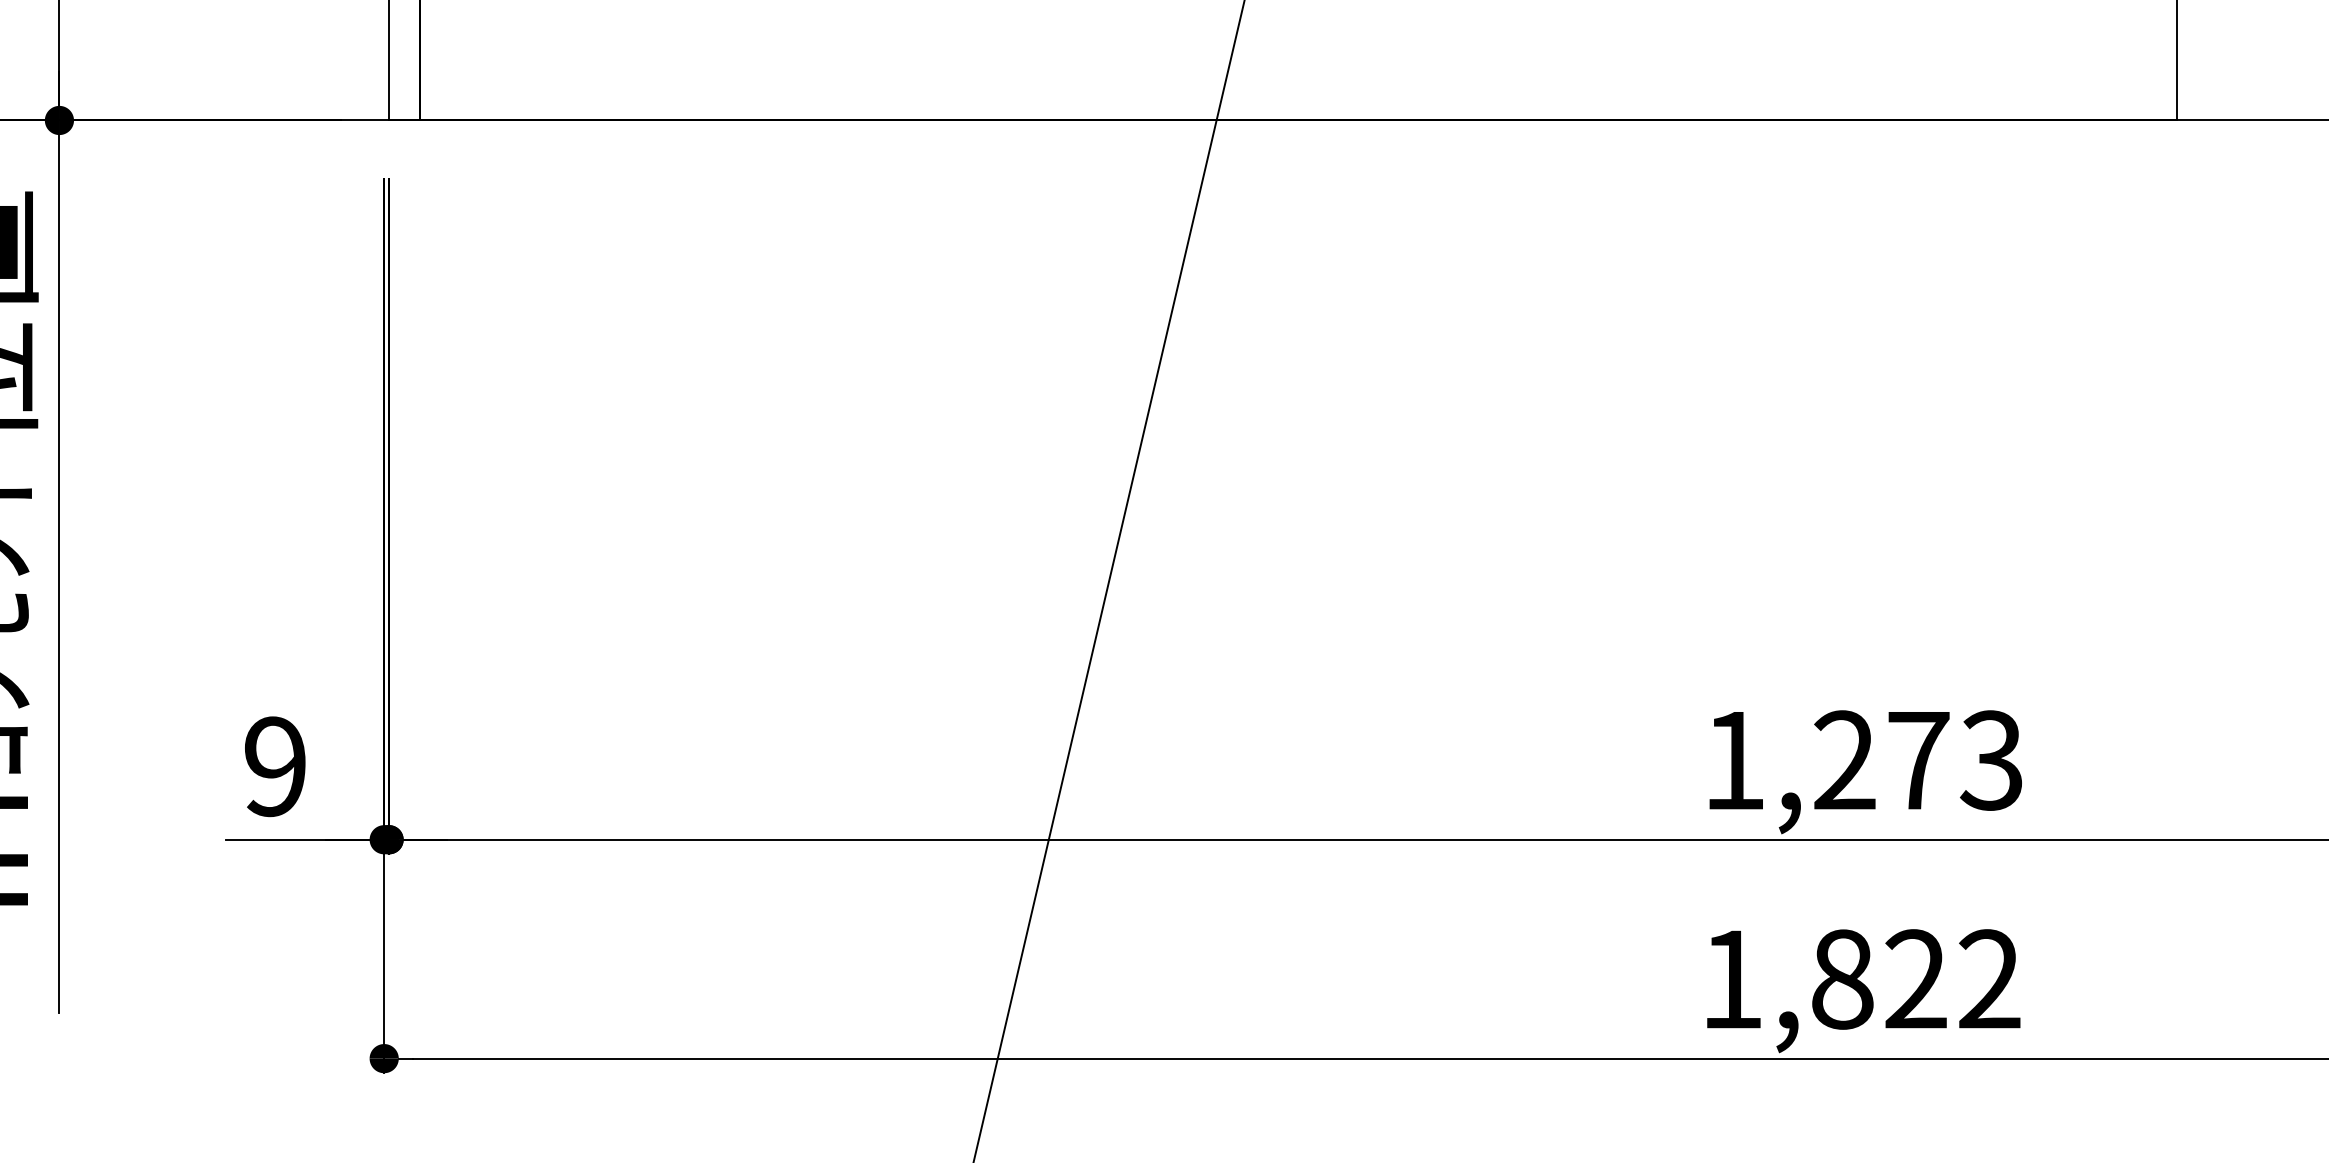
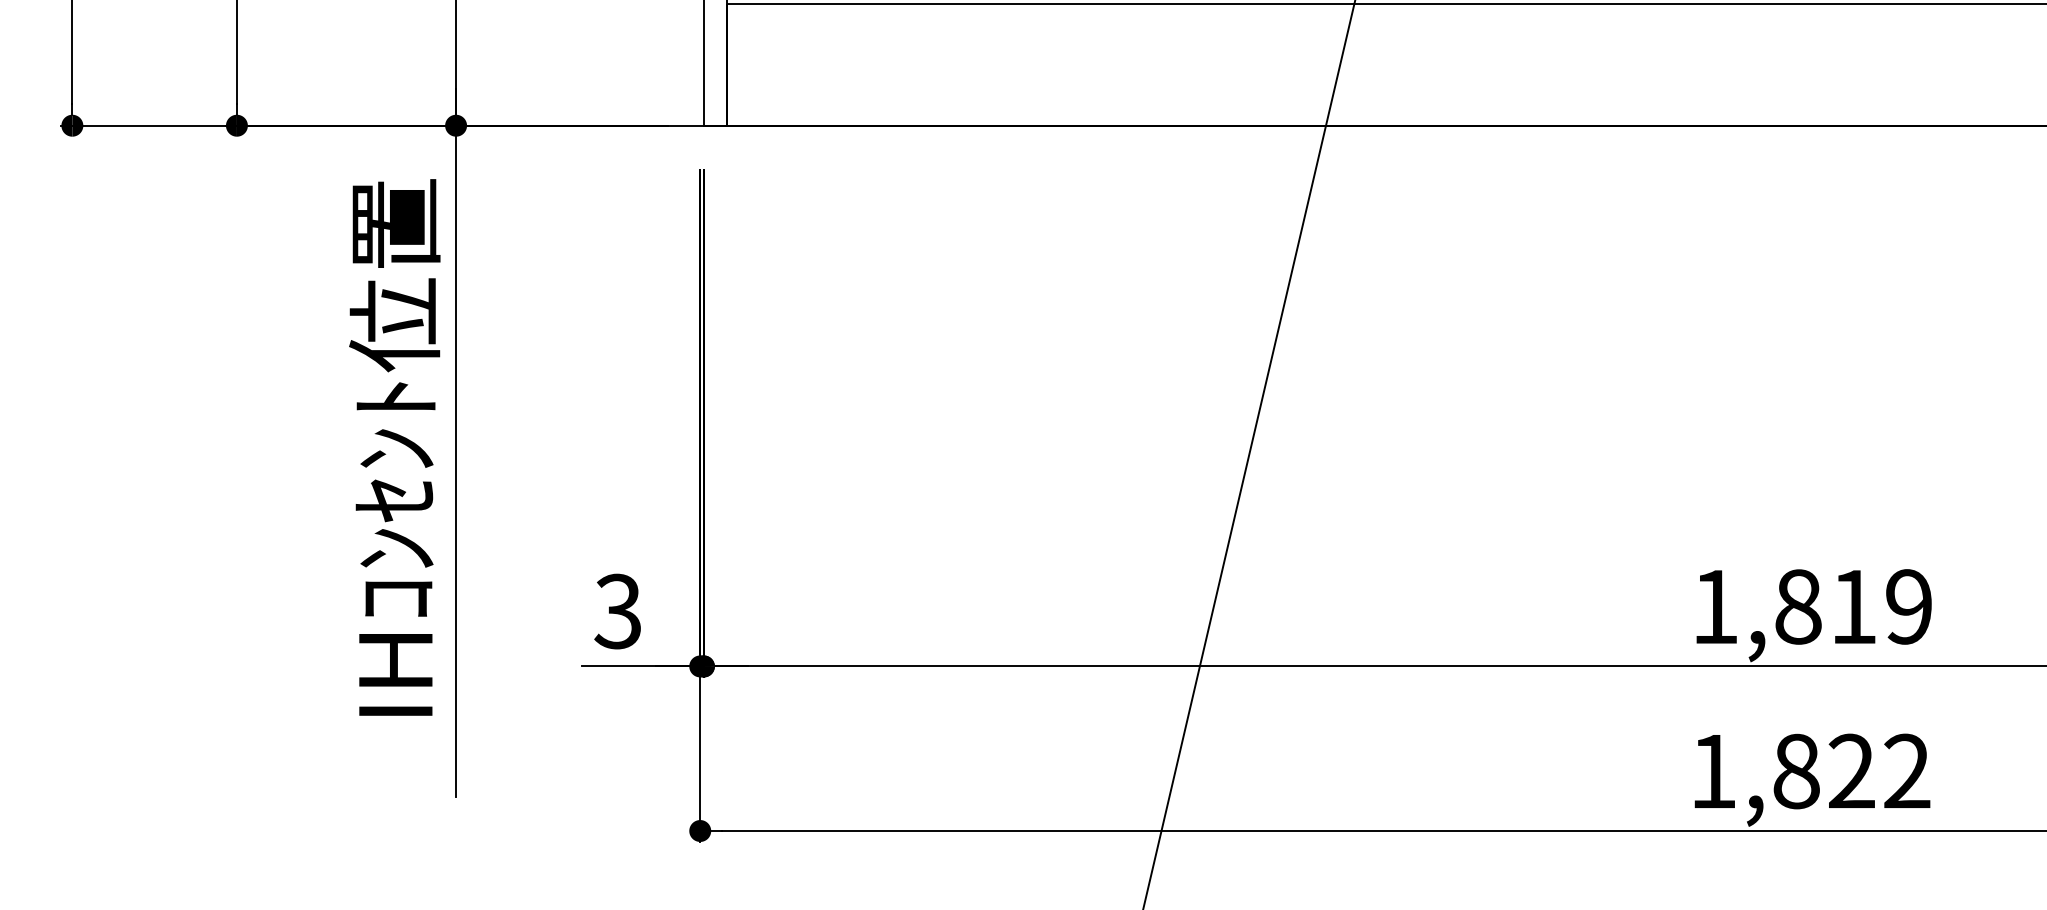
text: (1918, 759) -> (1853, 606), 1,273 -> 1,819
text: (274, 766) -> (617, 611), 9 -> 3

